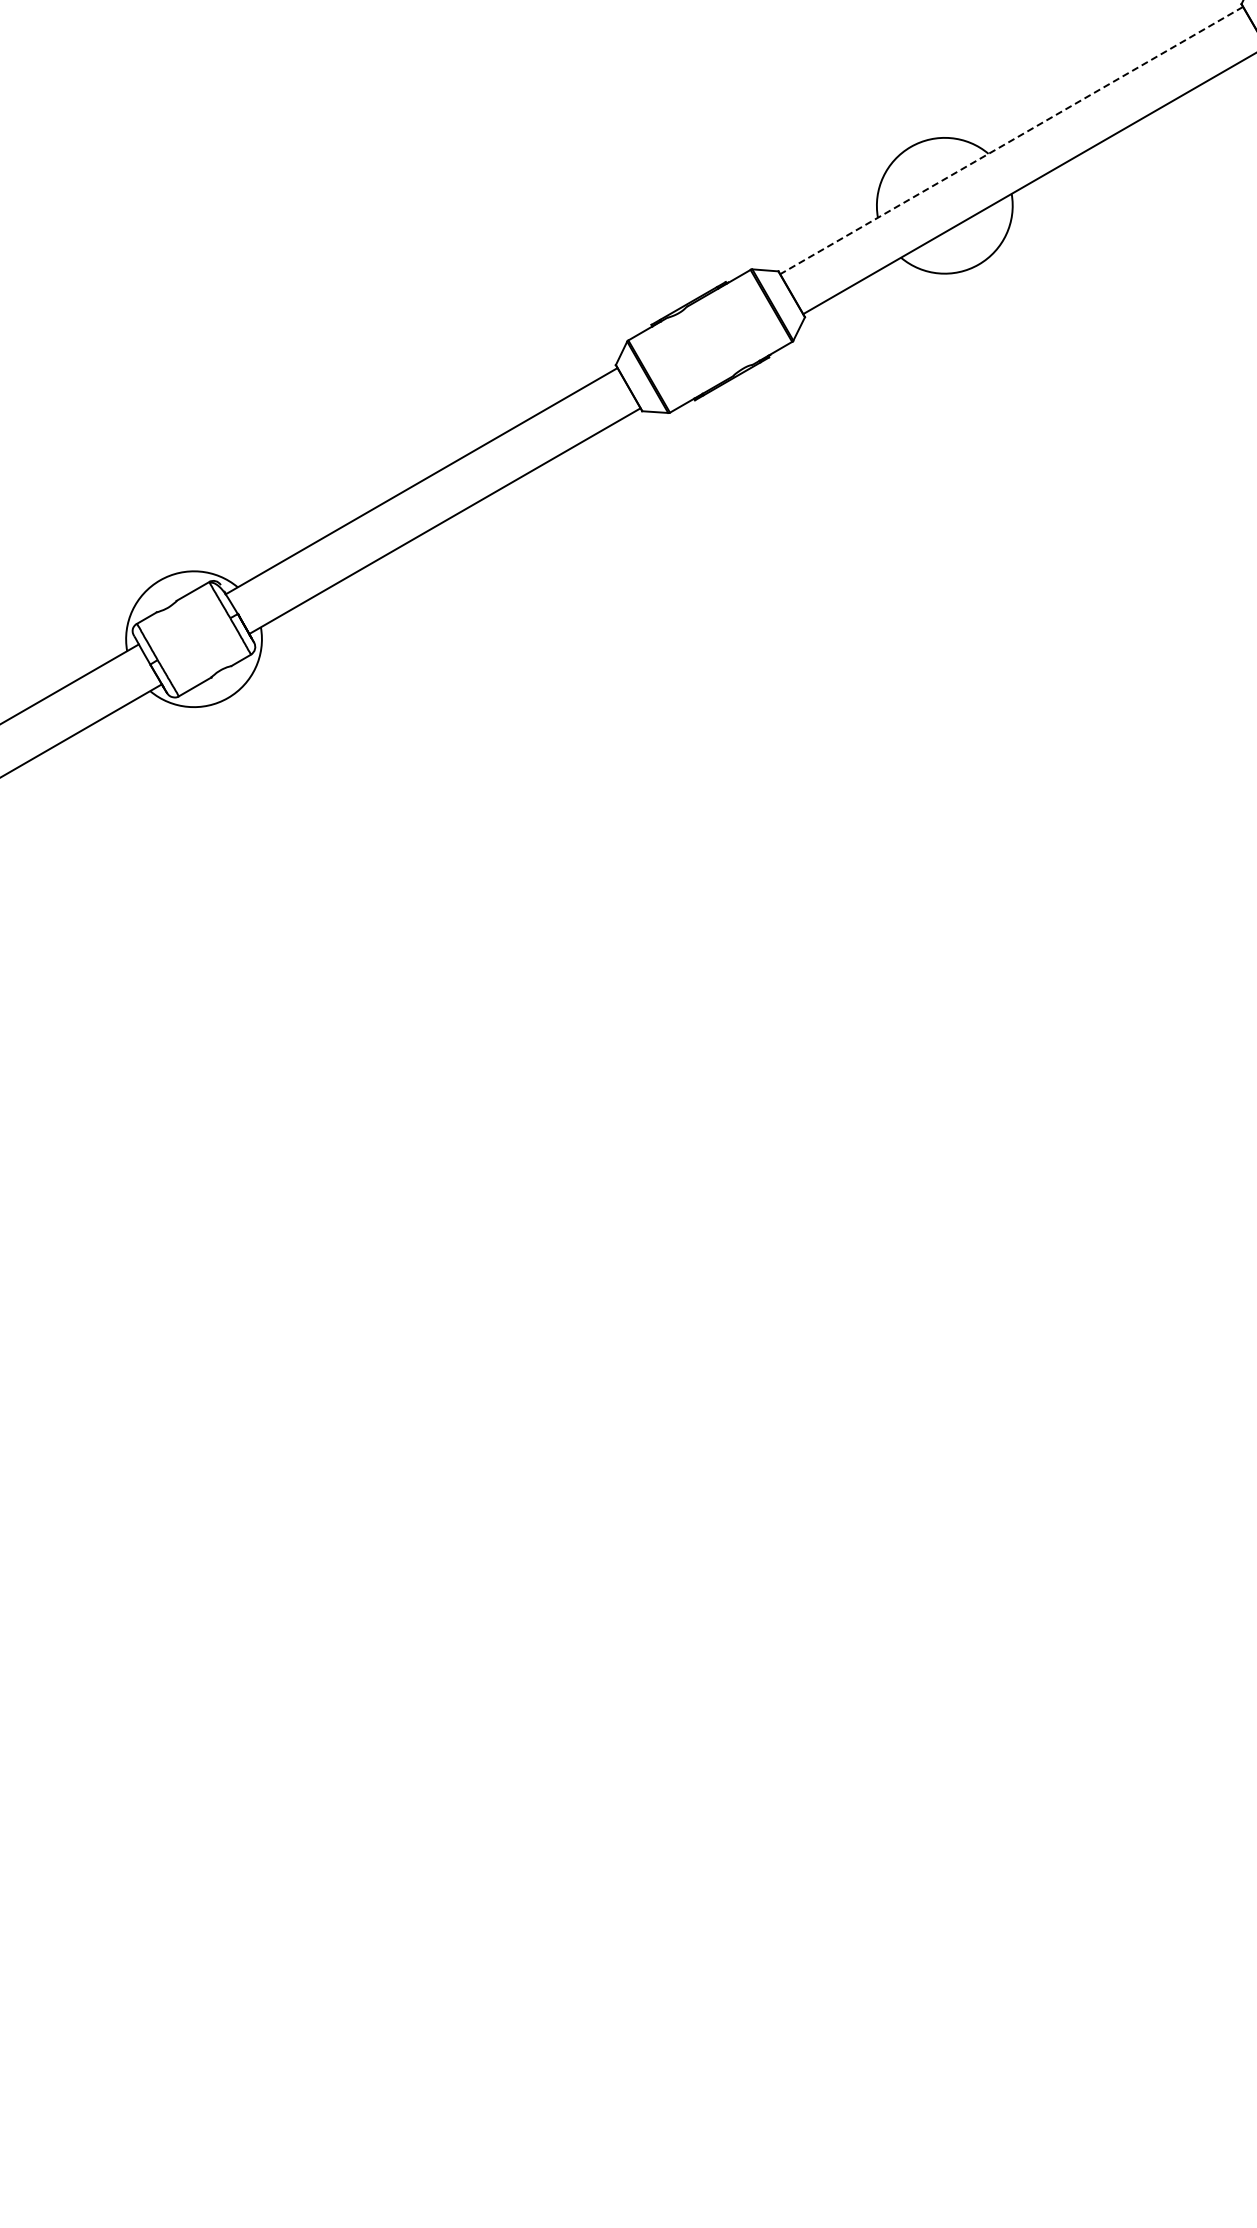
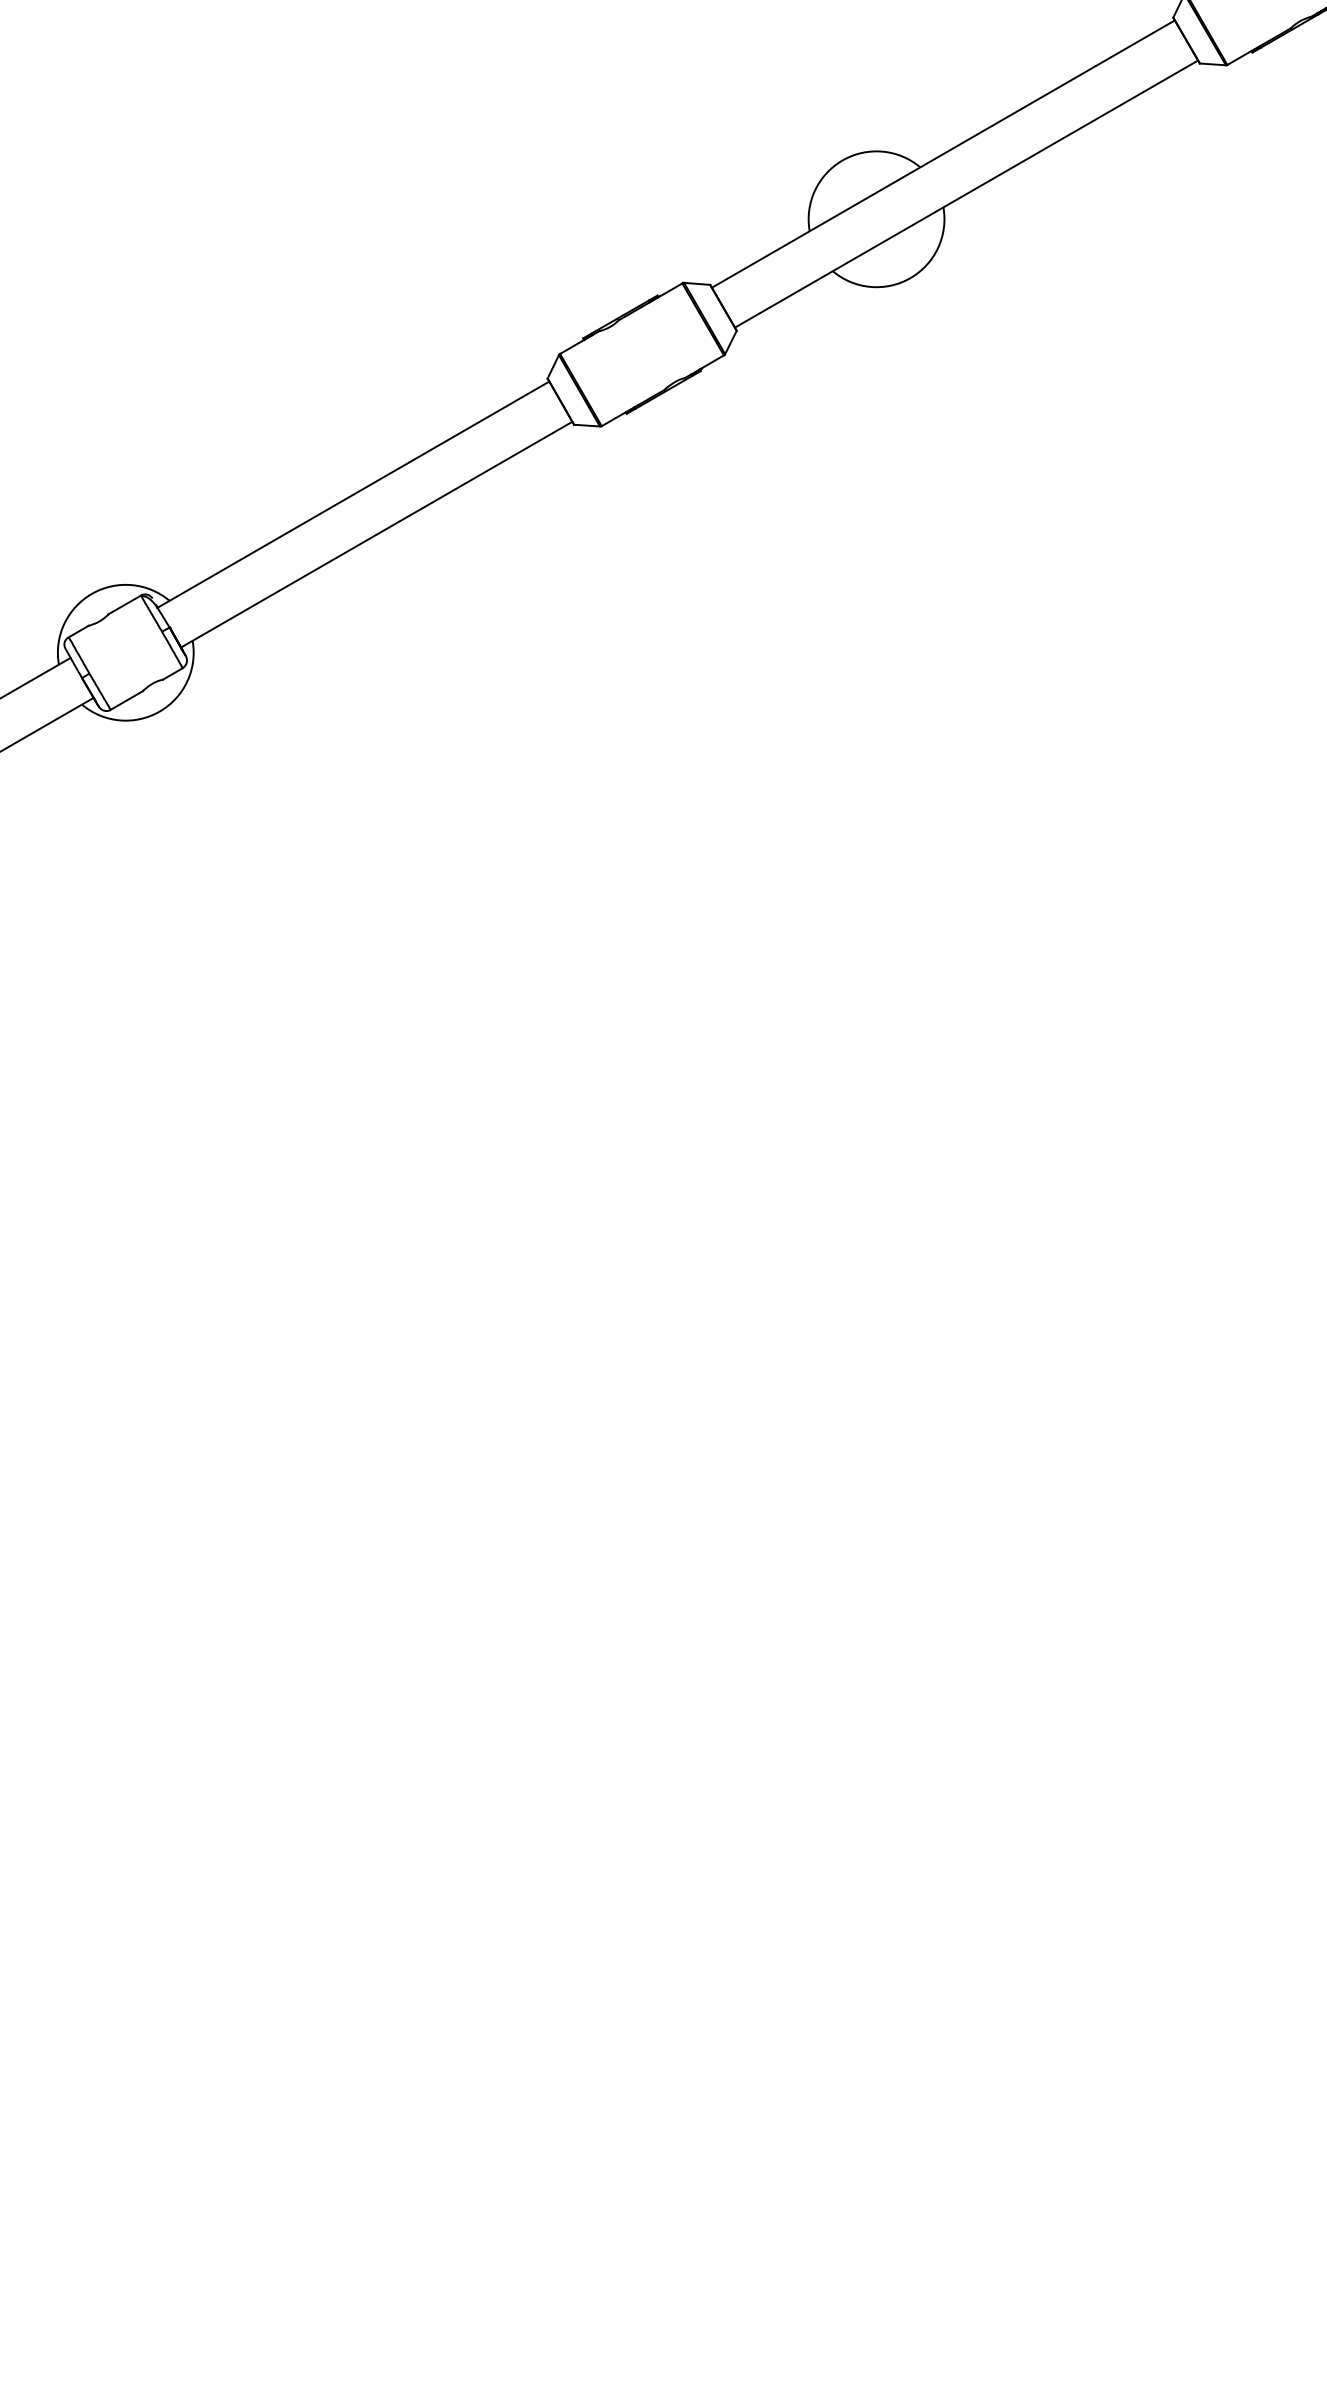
line: (1010, 140) -> (942, 154), dashed -> solid

